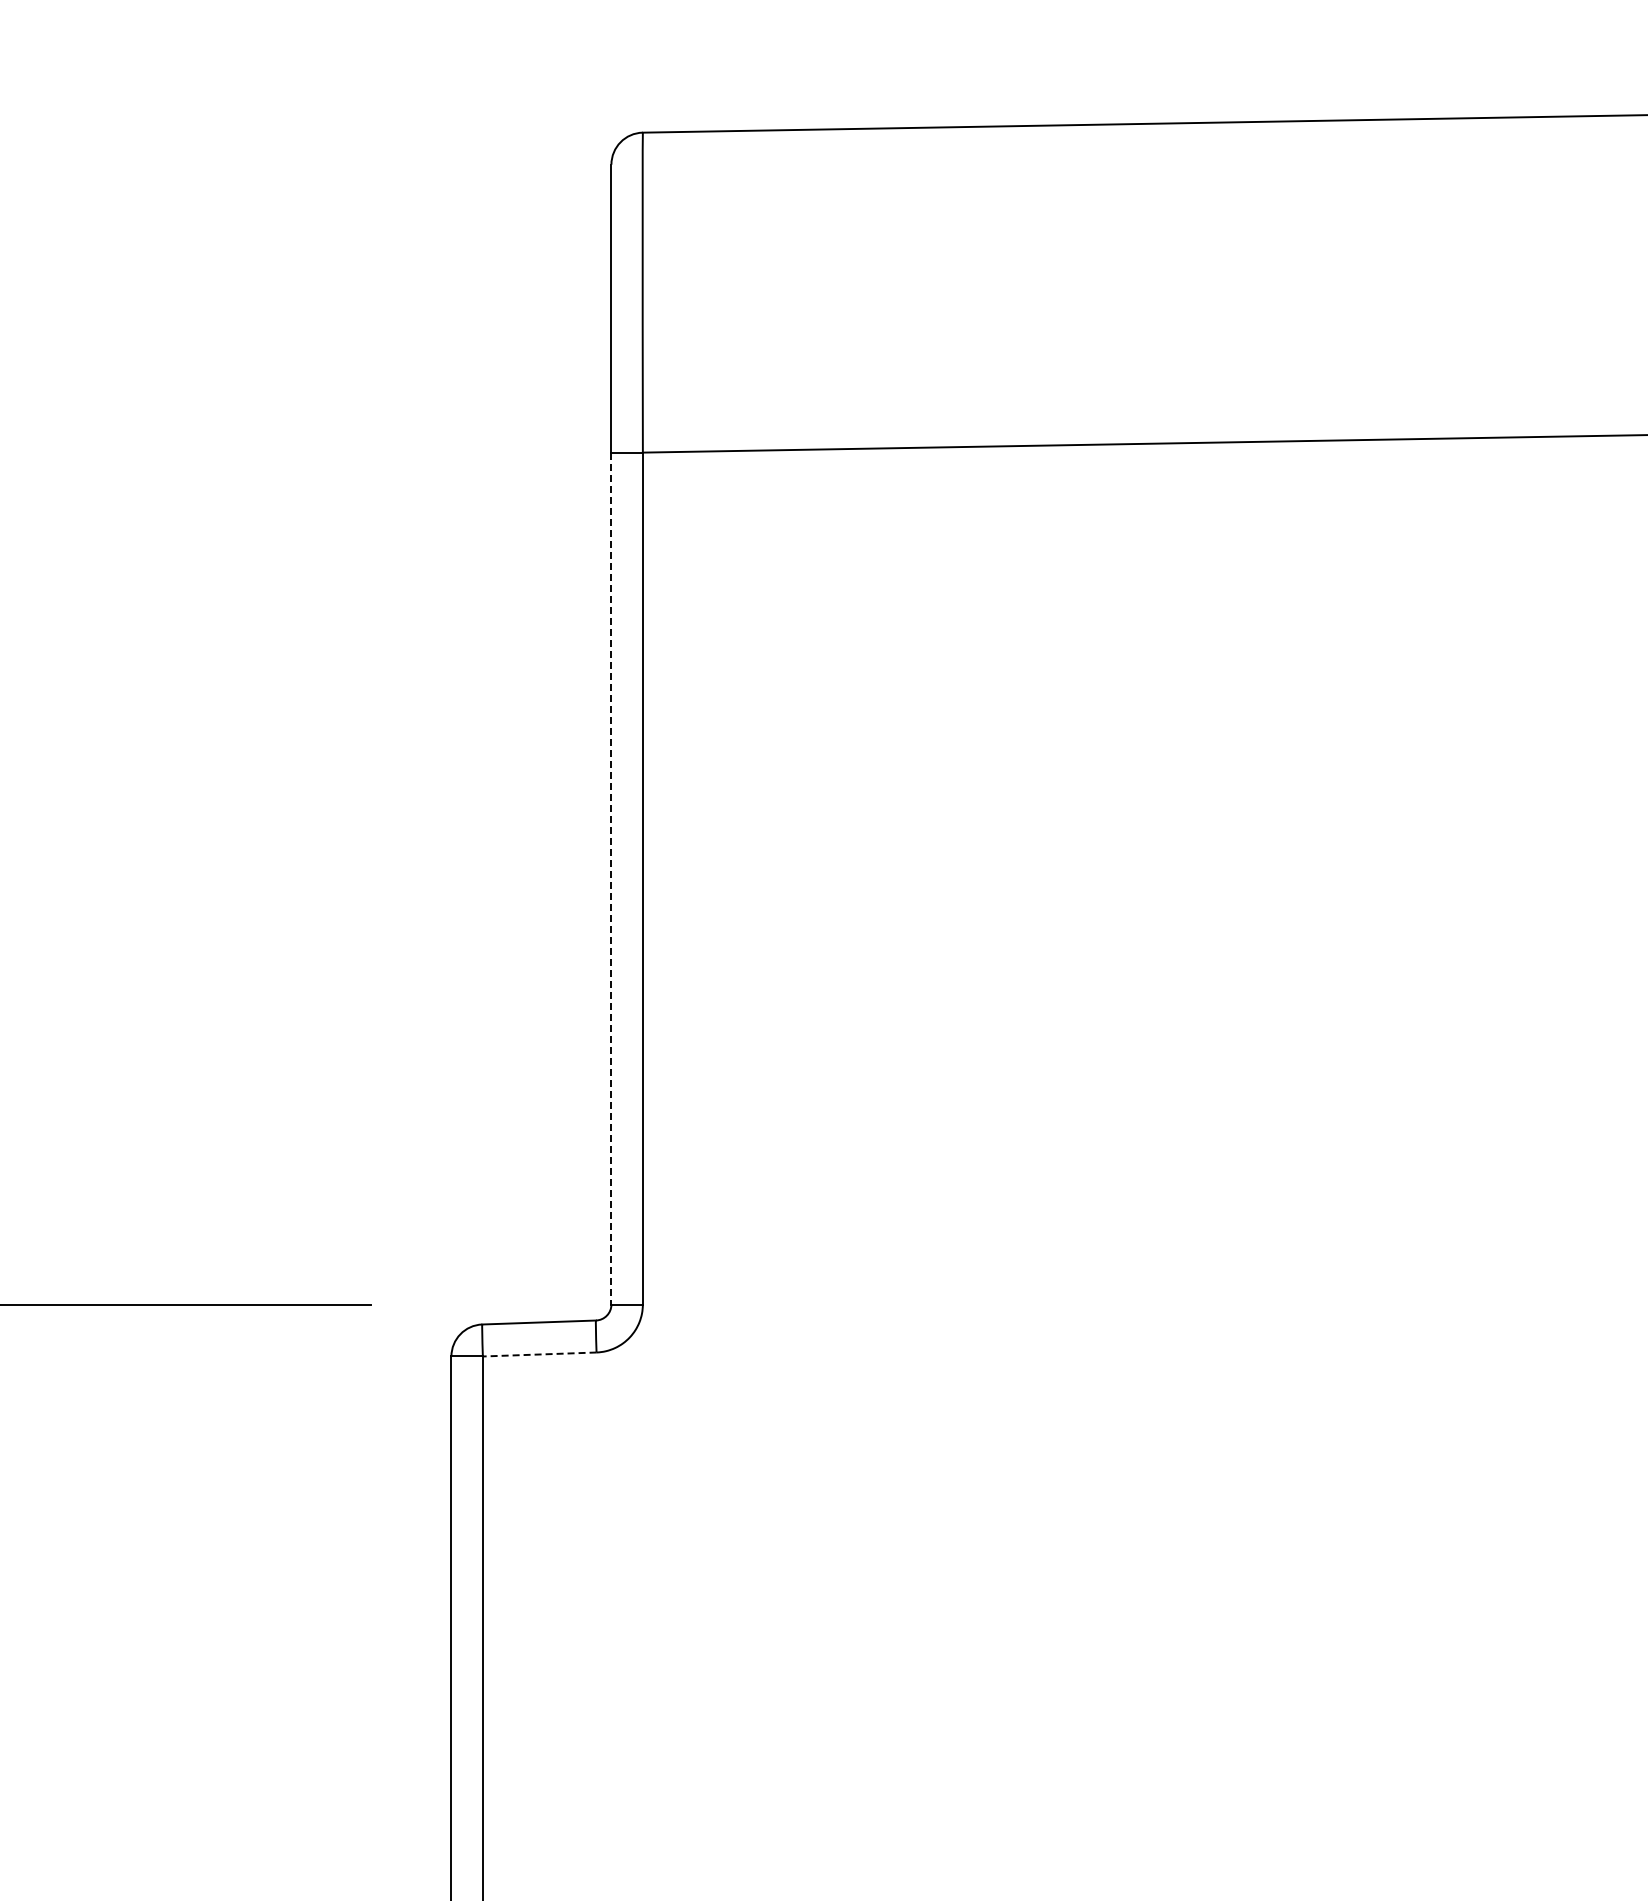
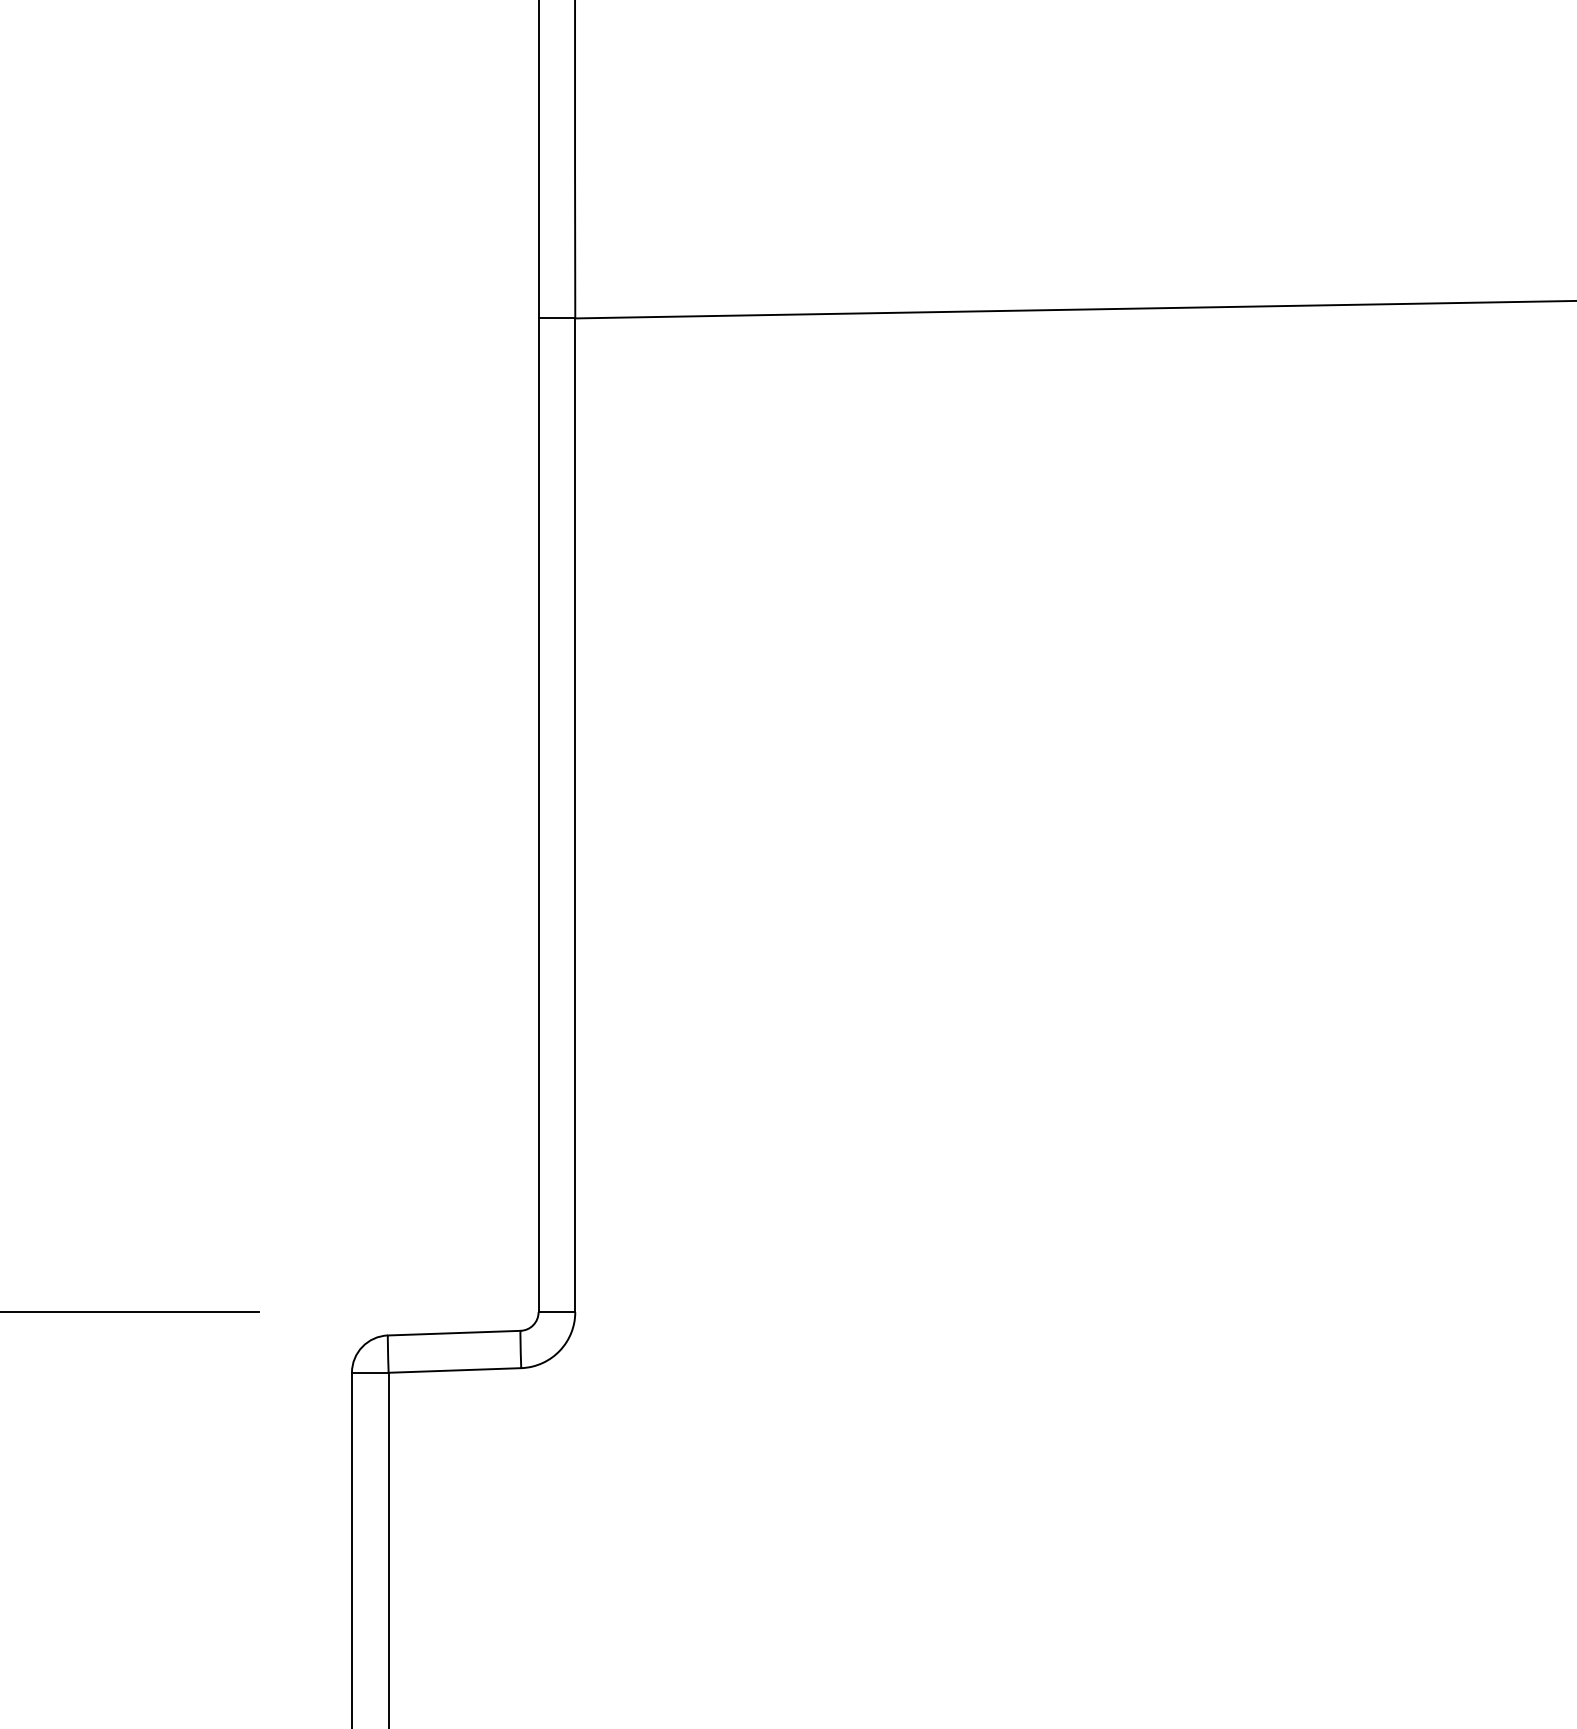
line: (611, 878) -> (538, 815), dashed -> solid
line: (539, 1354) -> (454, 1370), dashed -> solid

